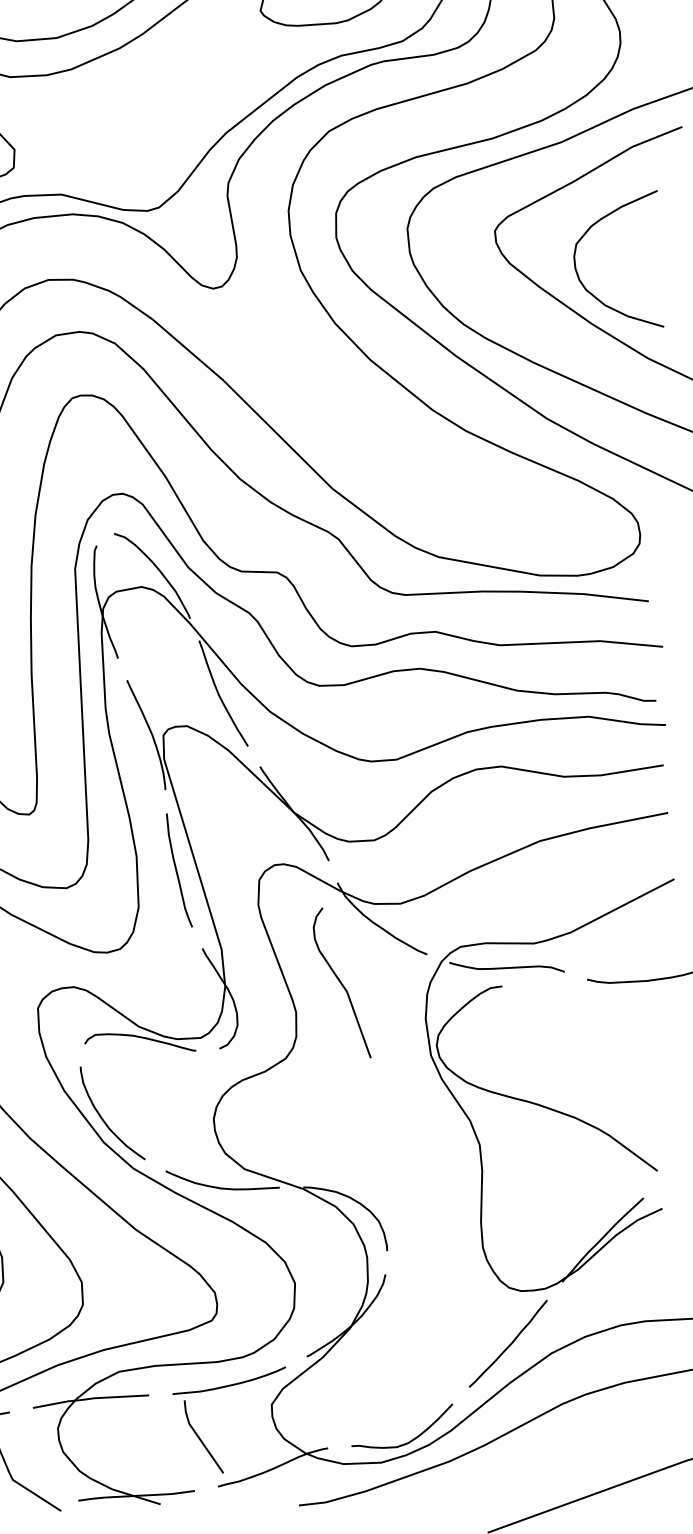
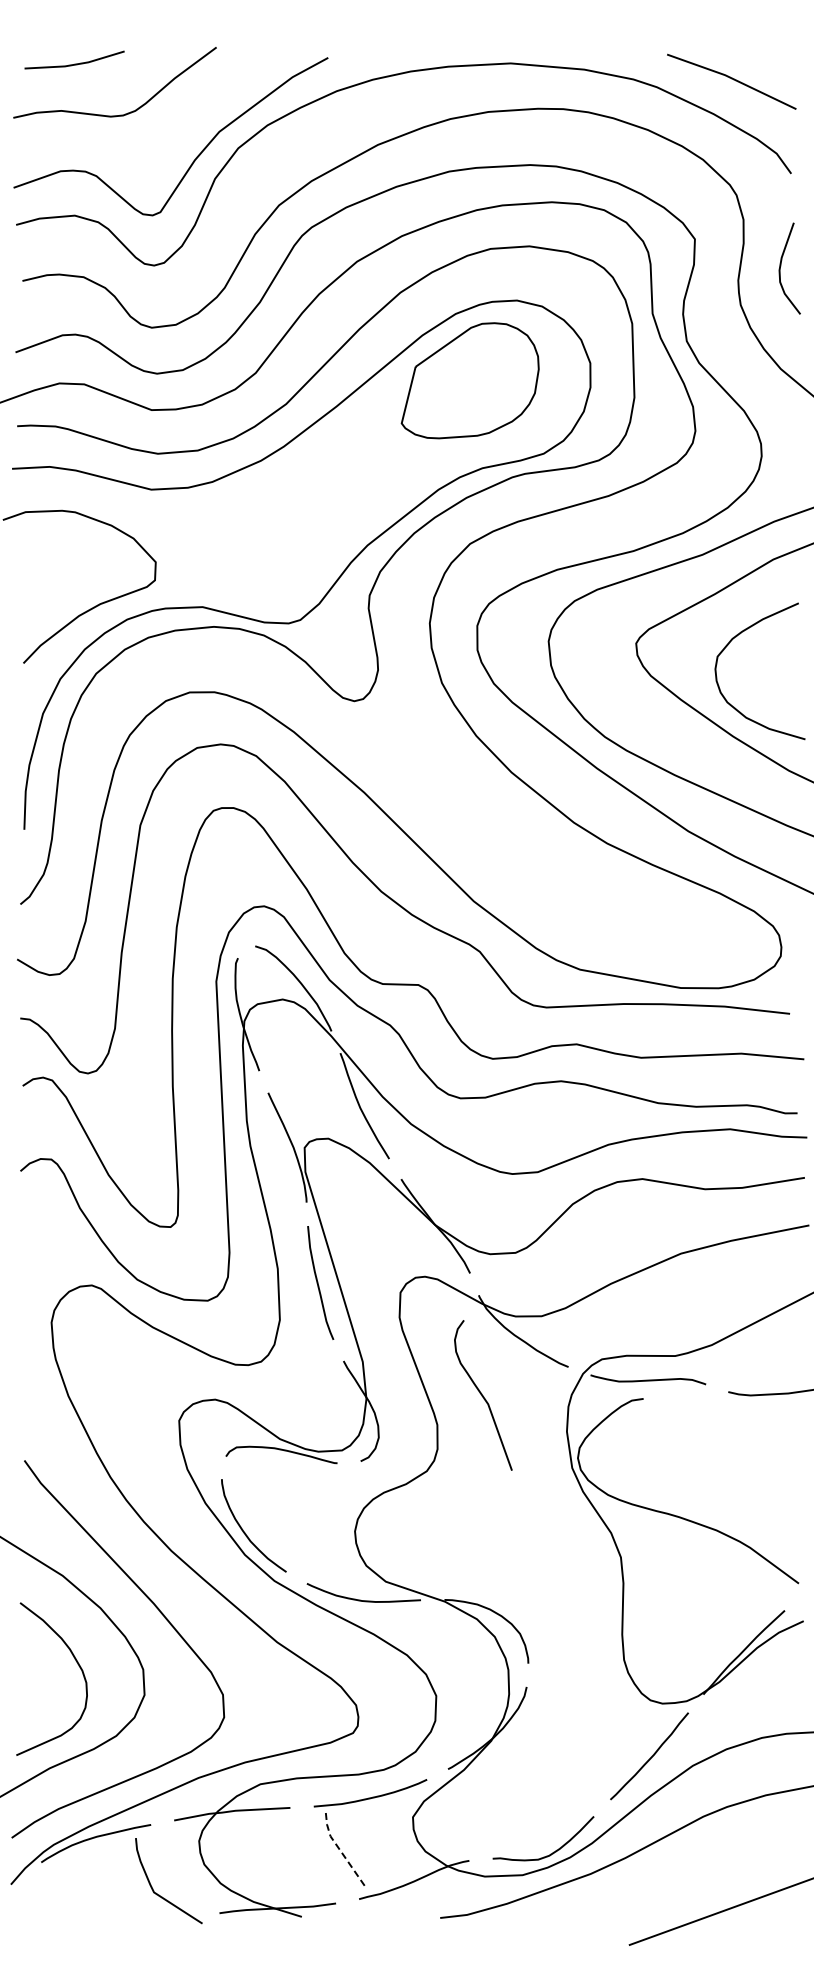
line: (199, 1437) -> (340, 1850), solid -> dashed

